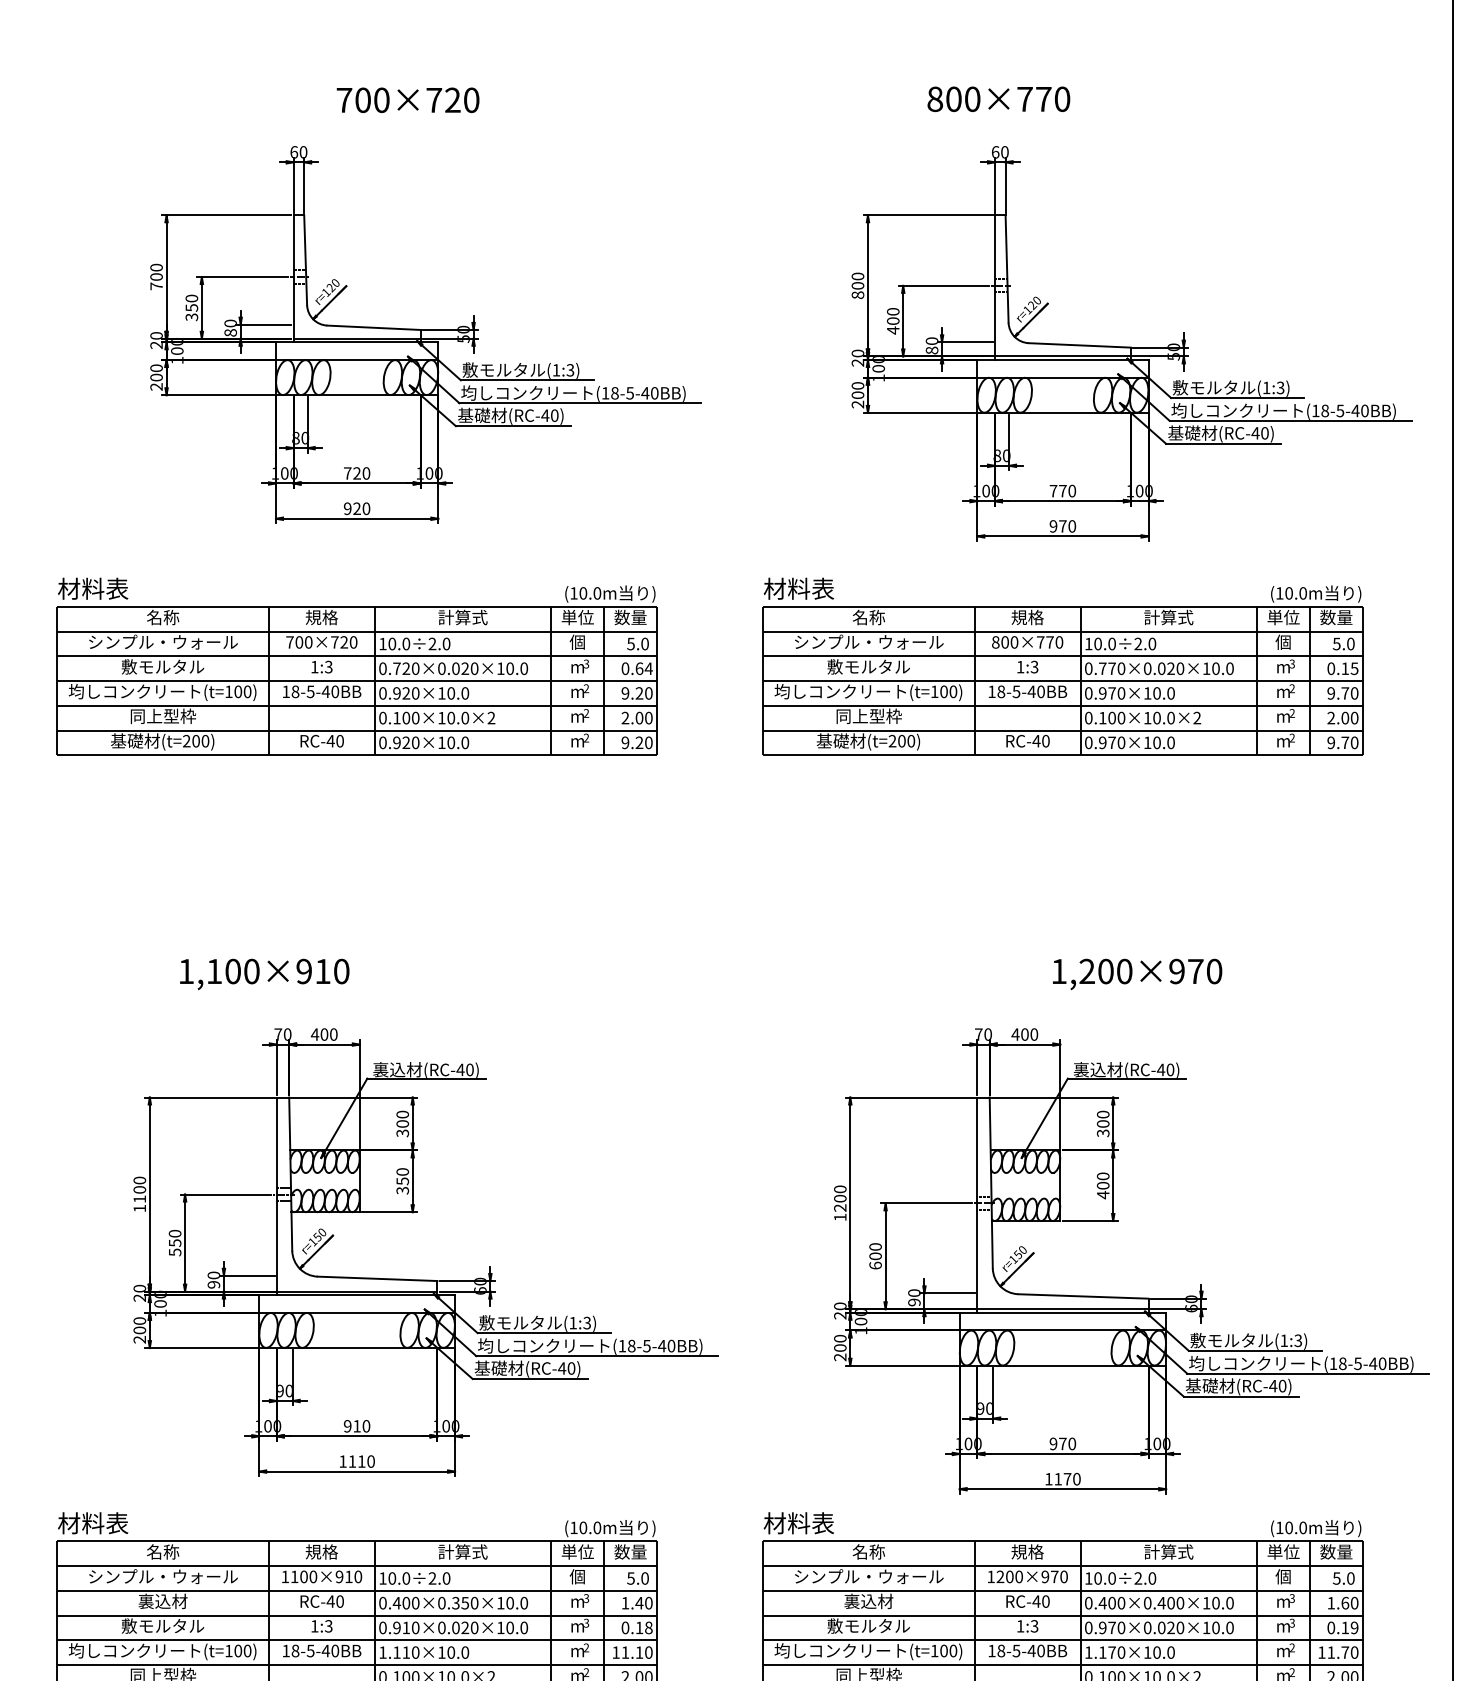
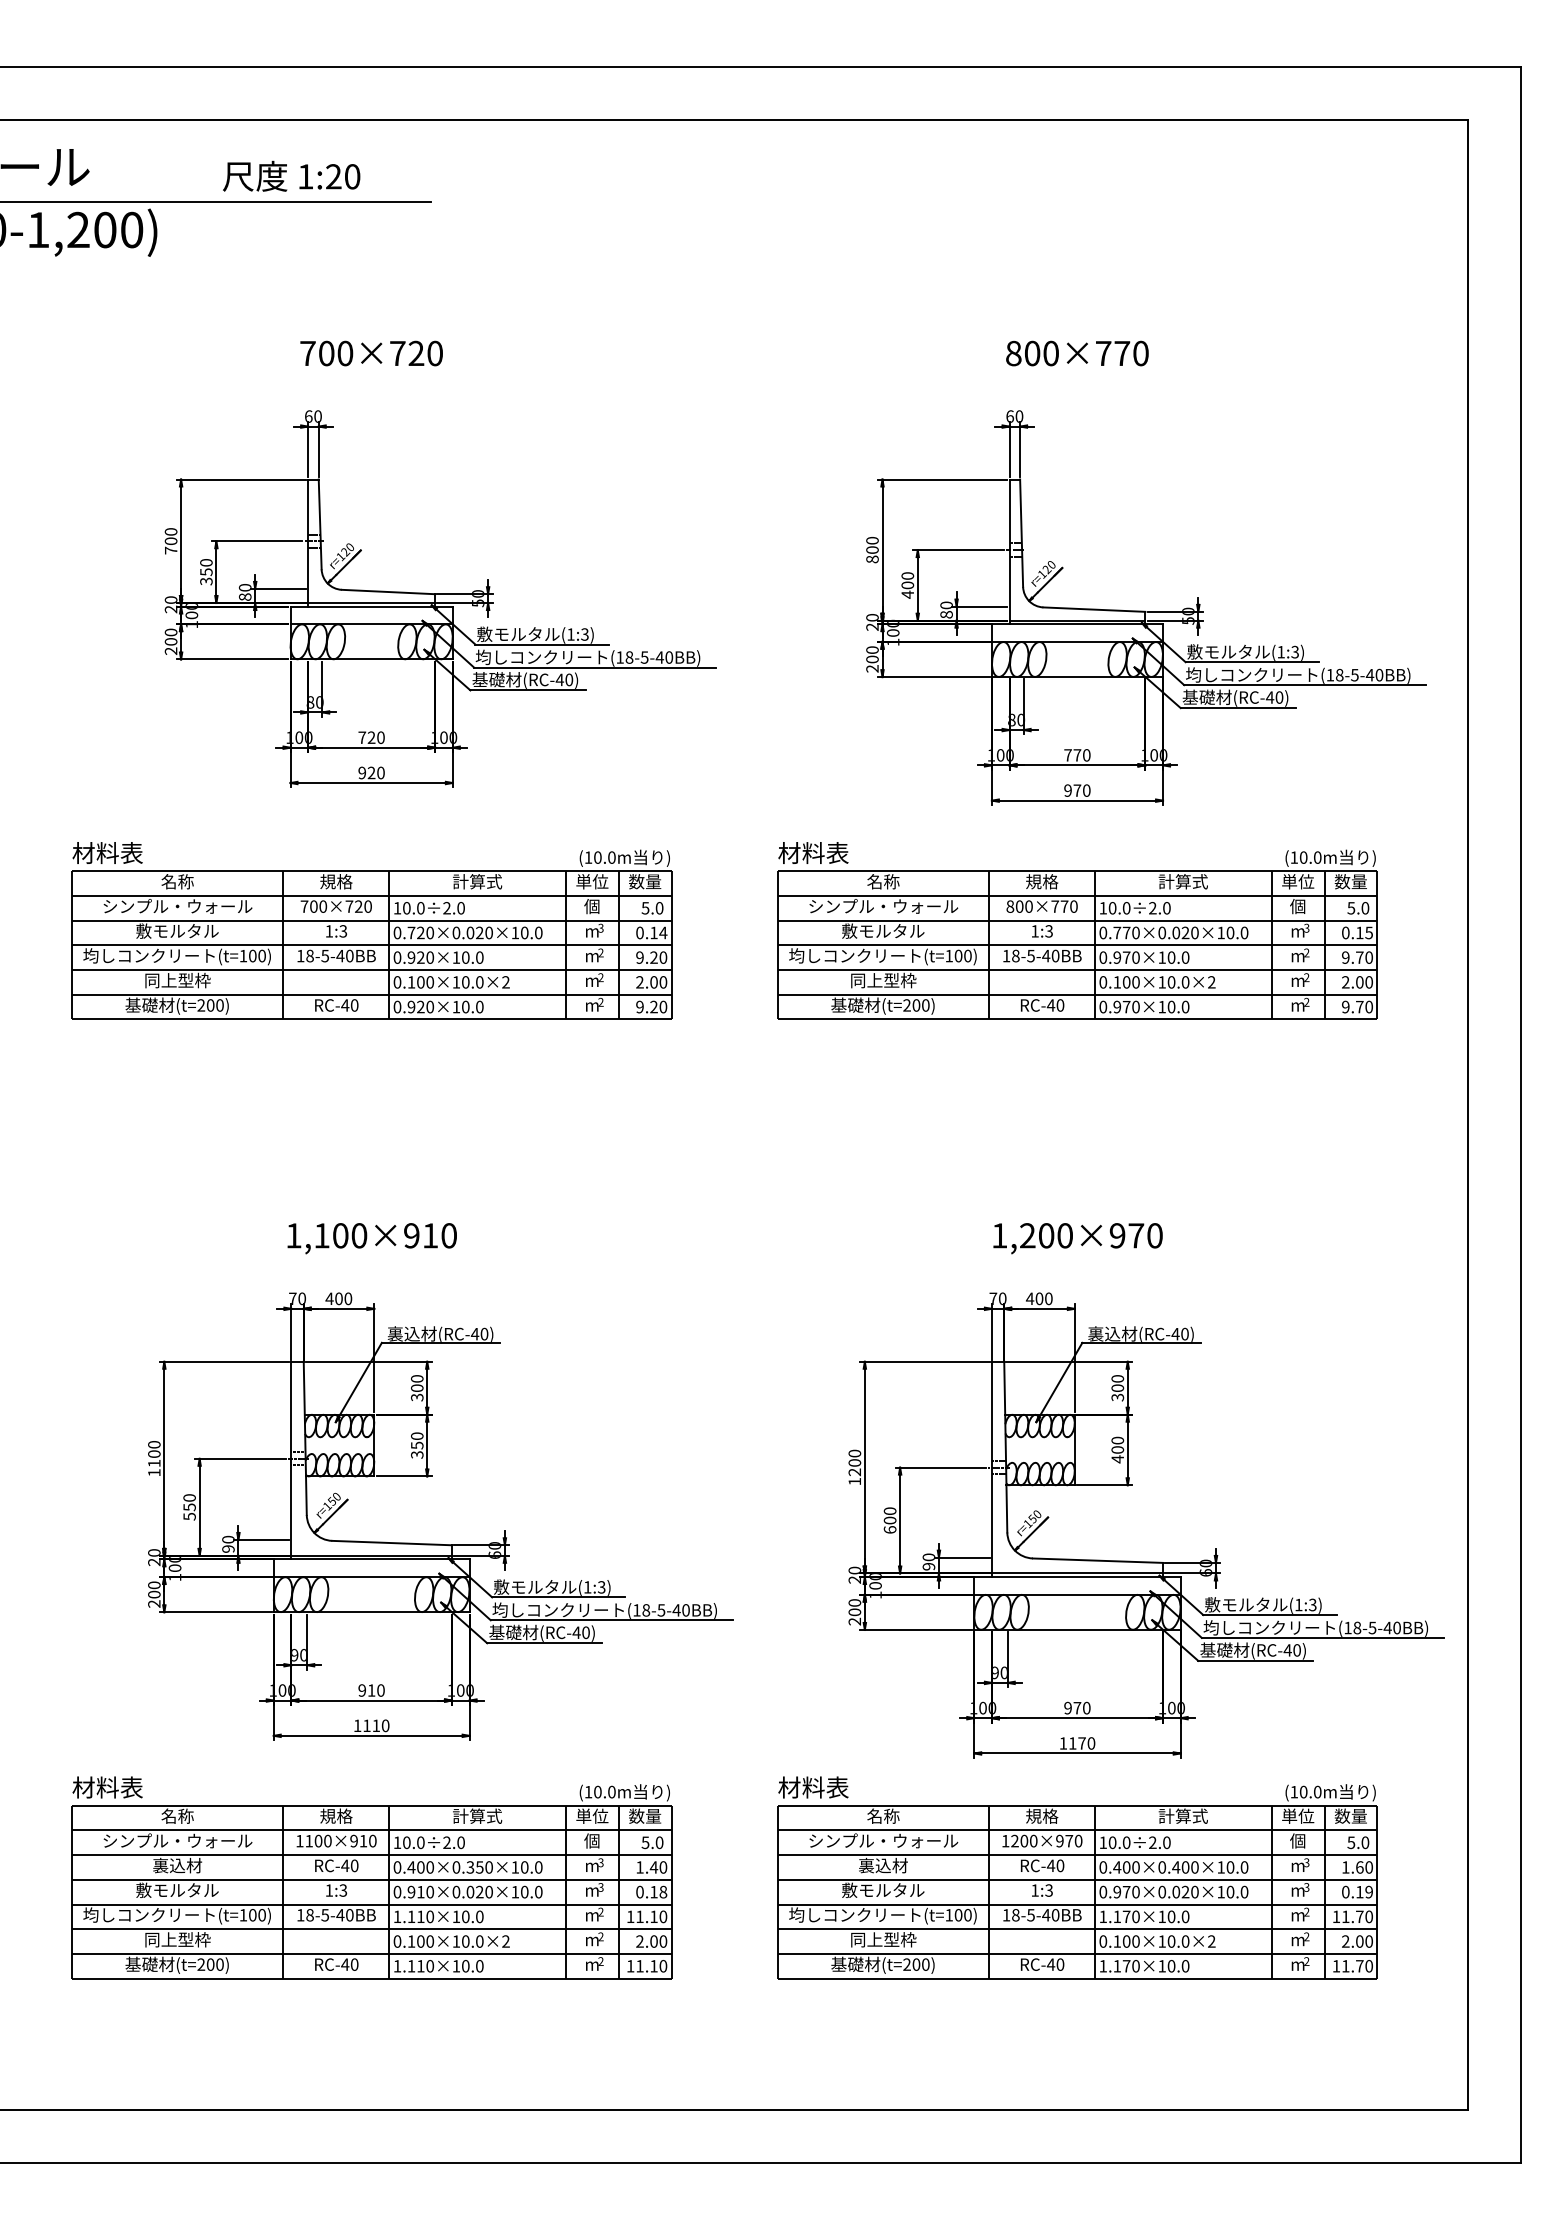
text: (998, 99) -> (1077, 353), moved
text: (407, 100) -> (371, 353), moved
text: (638, 668) -> (653, 932), 0.64 -> 0.14
text: (263, 974) -> (371, 1238), moved
text: (1136, 974) -> (1077, 1238), moved

